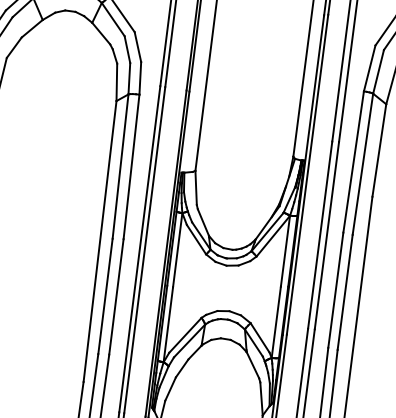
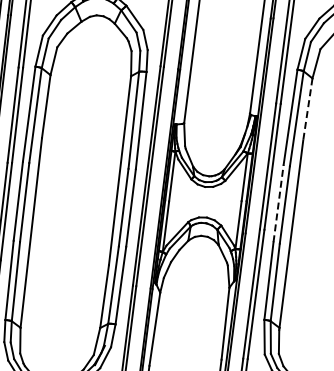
line: (378, 151) -> (307, 110), solid -> dashed
line: (335, 290) -> (278, 203), solid -> dashed

